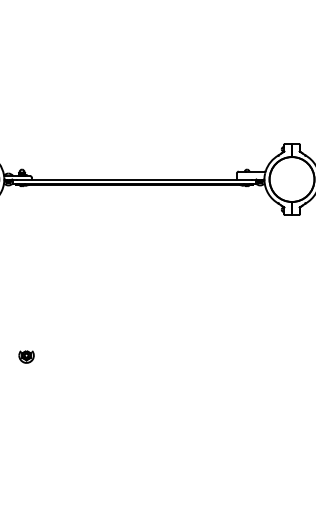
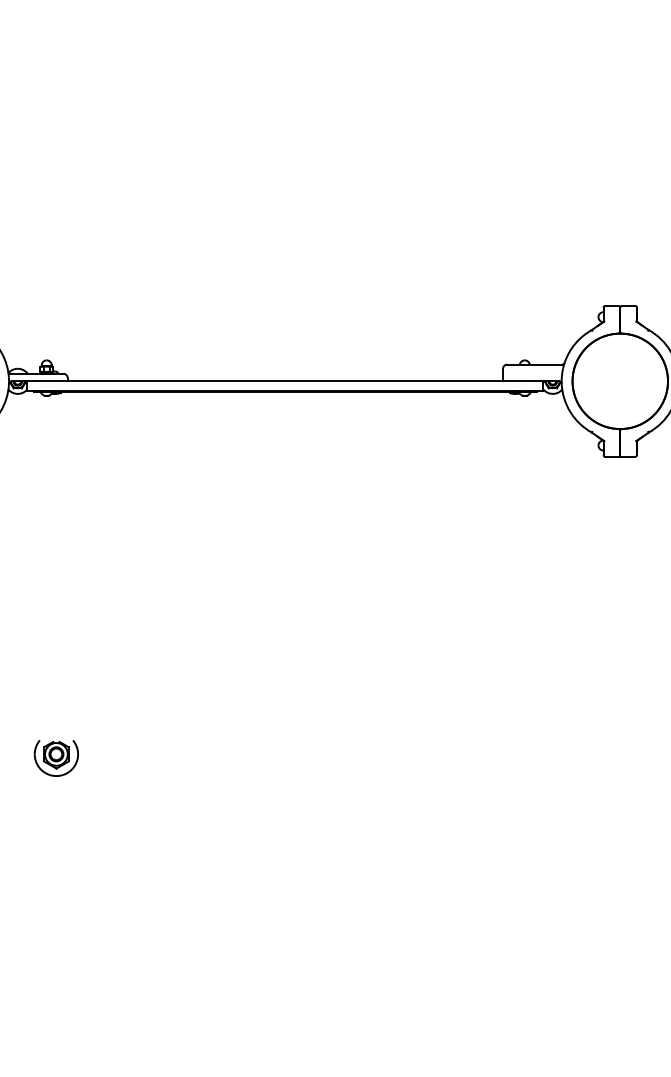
part: (26, 356) -> (56, 757), size x1.4

